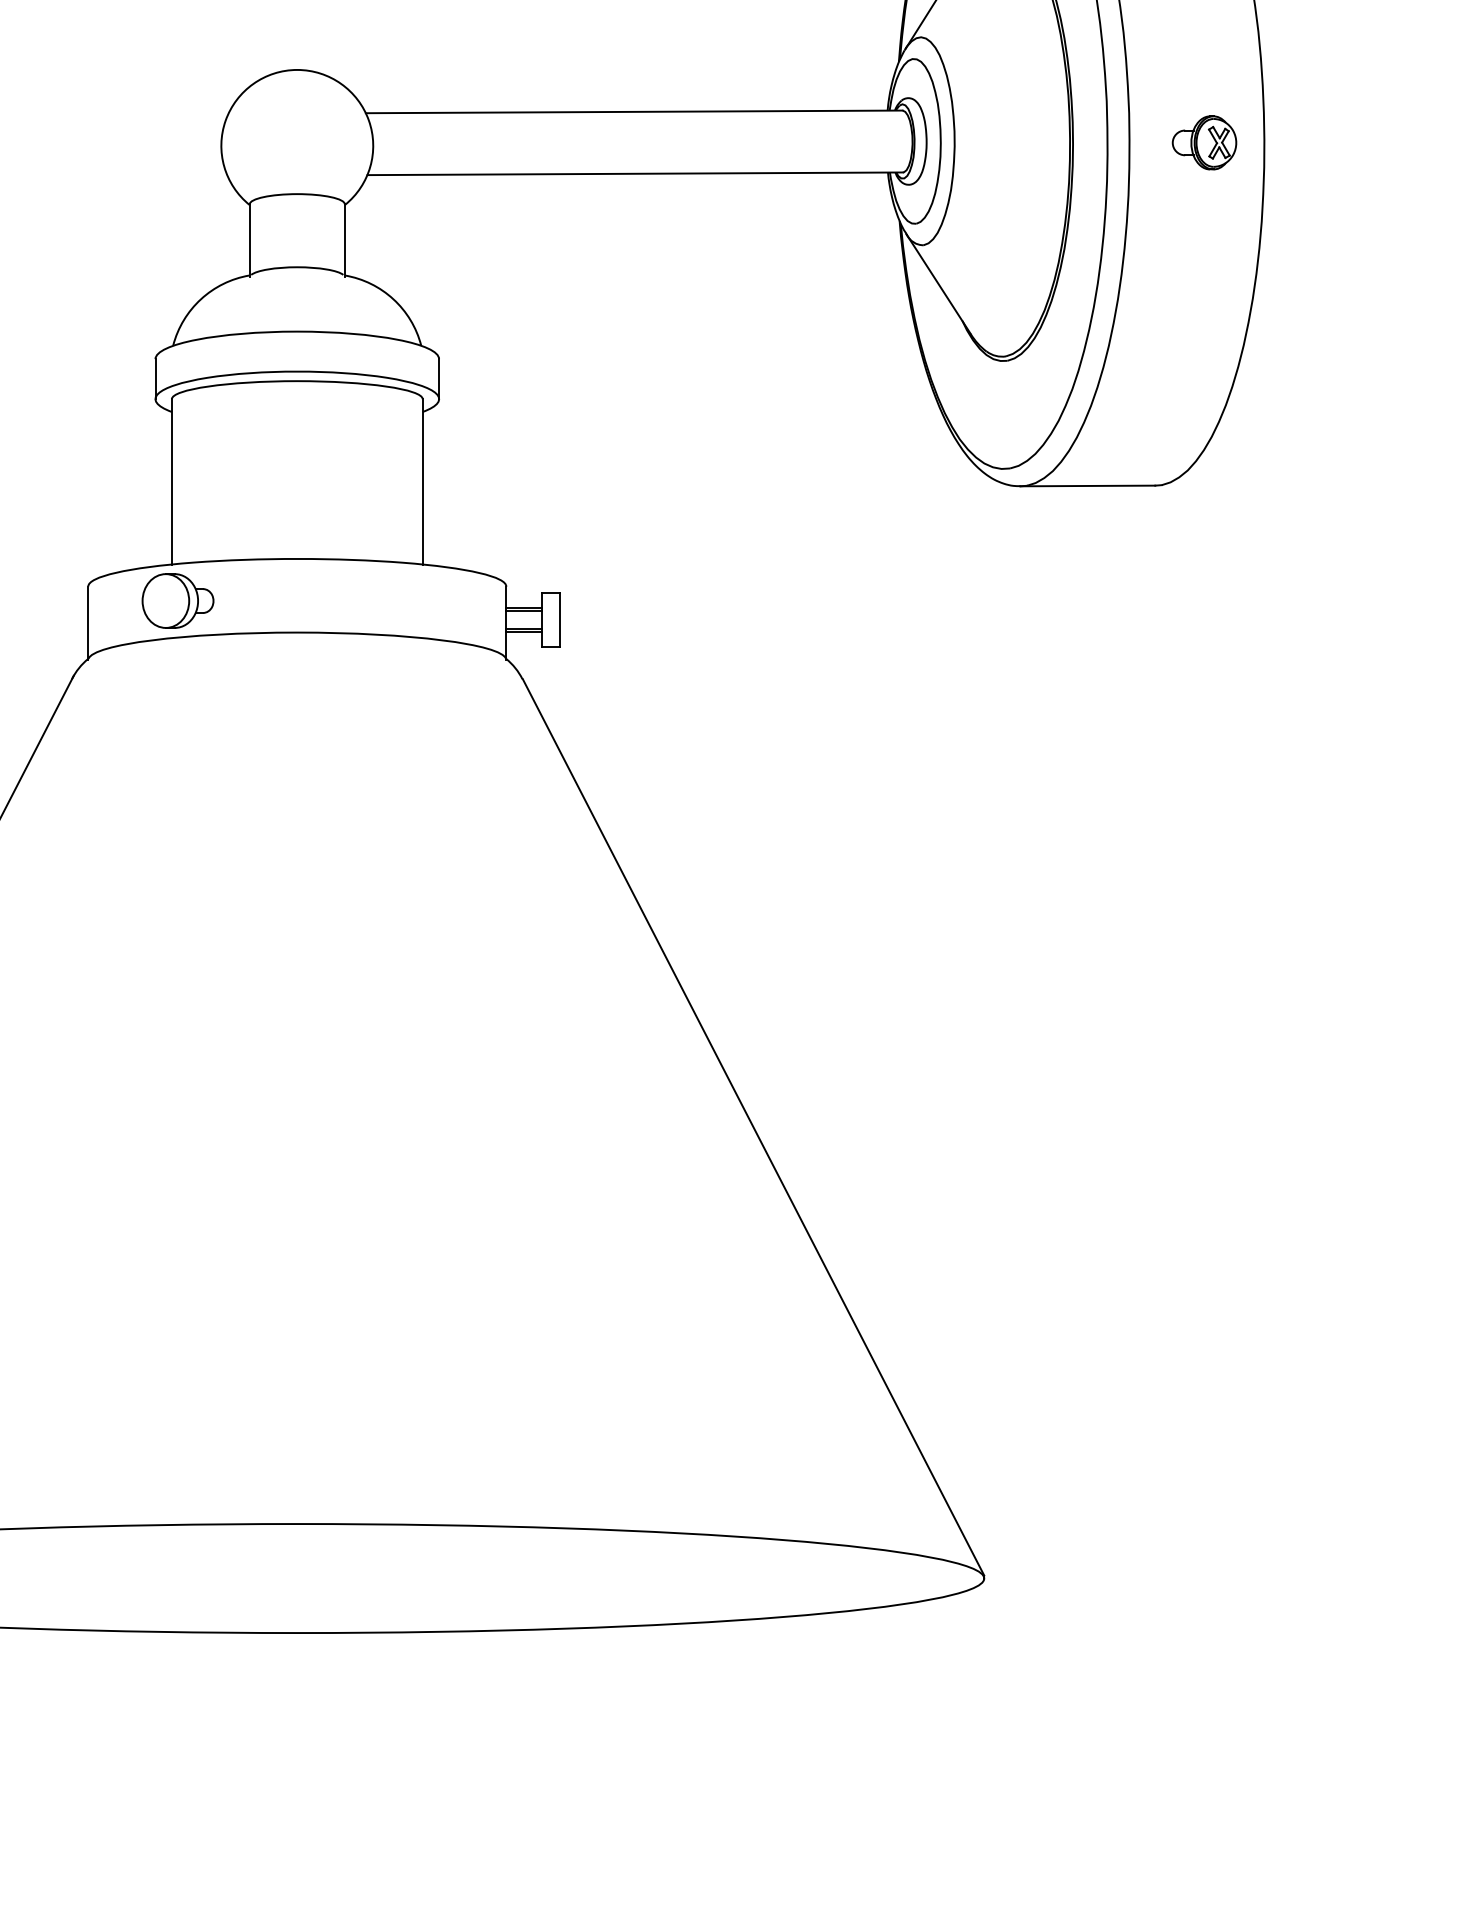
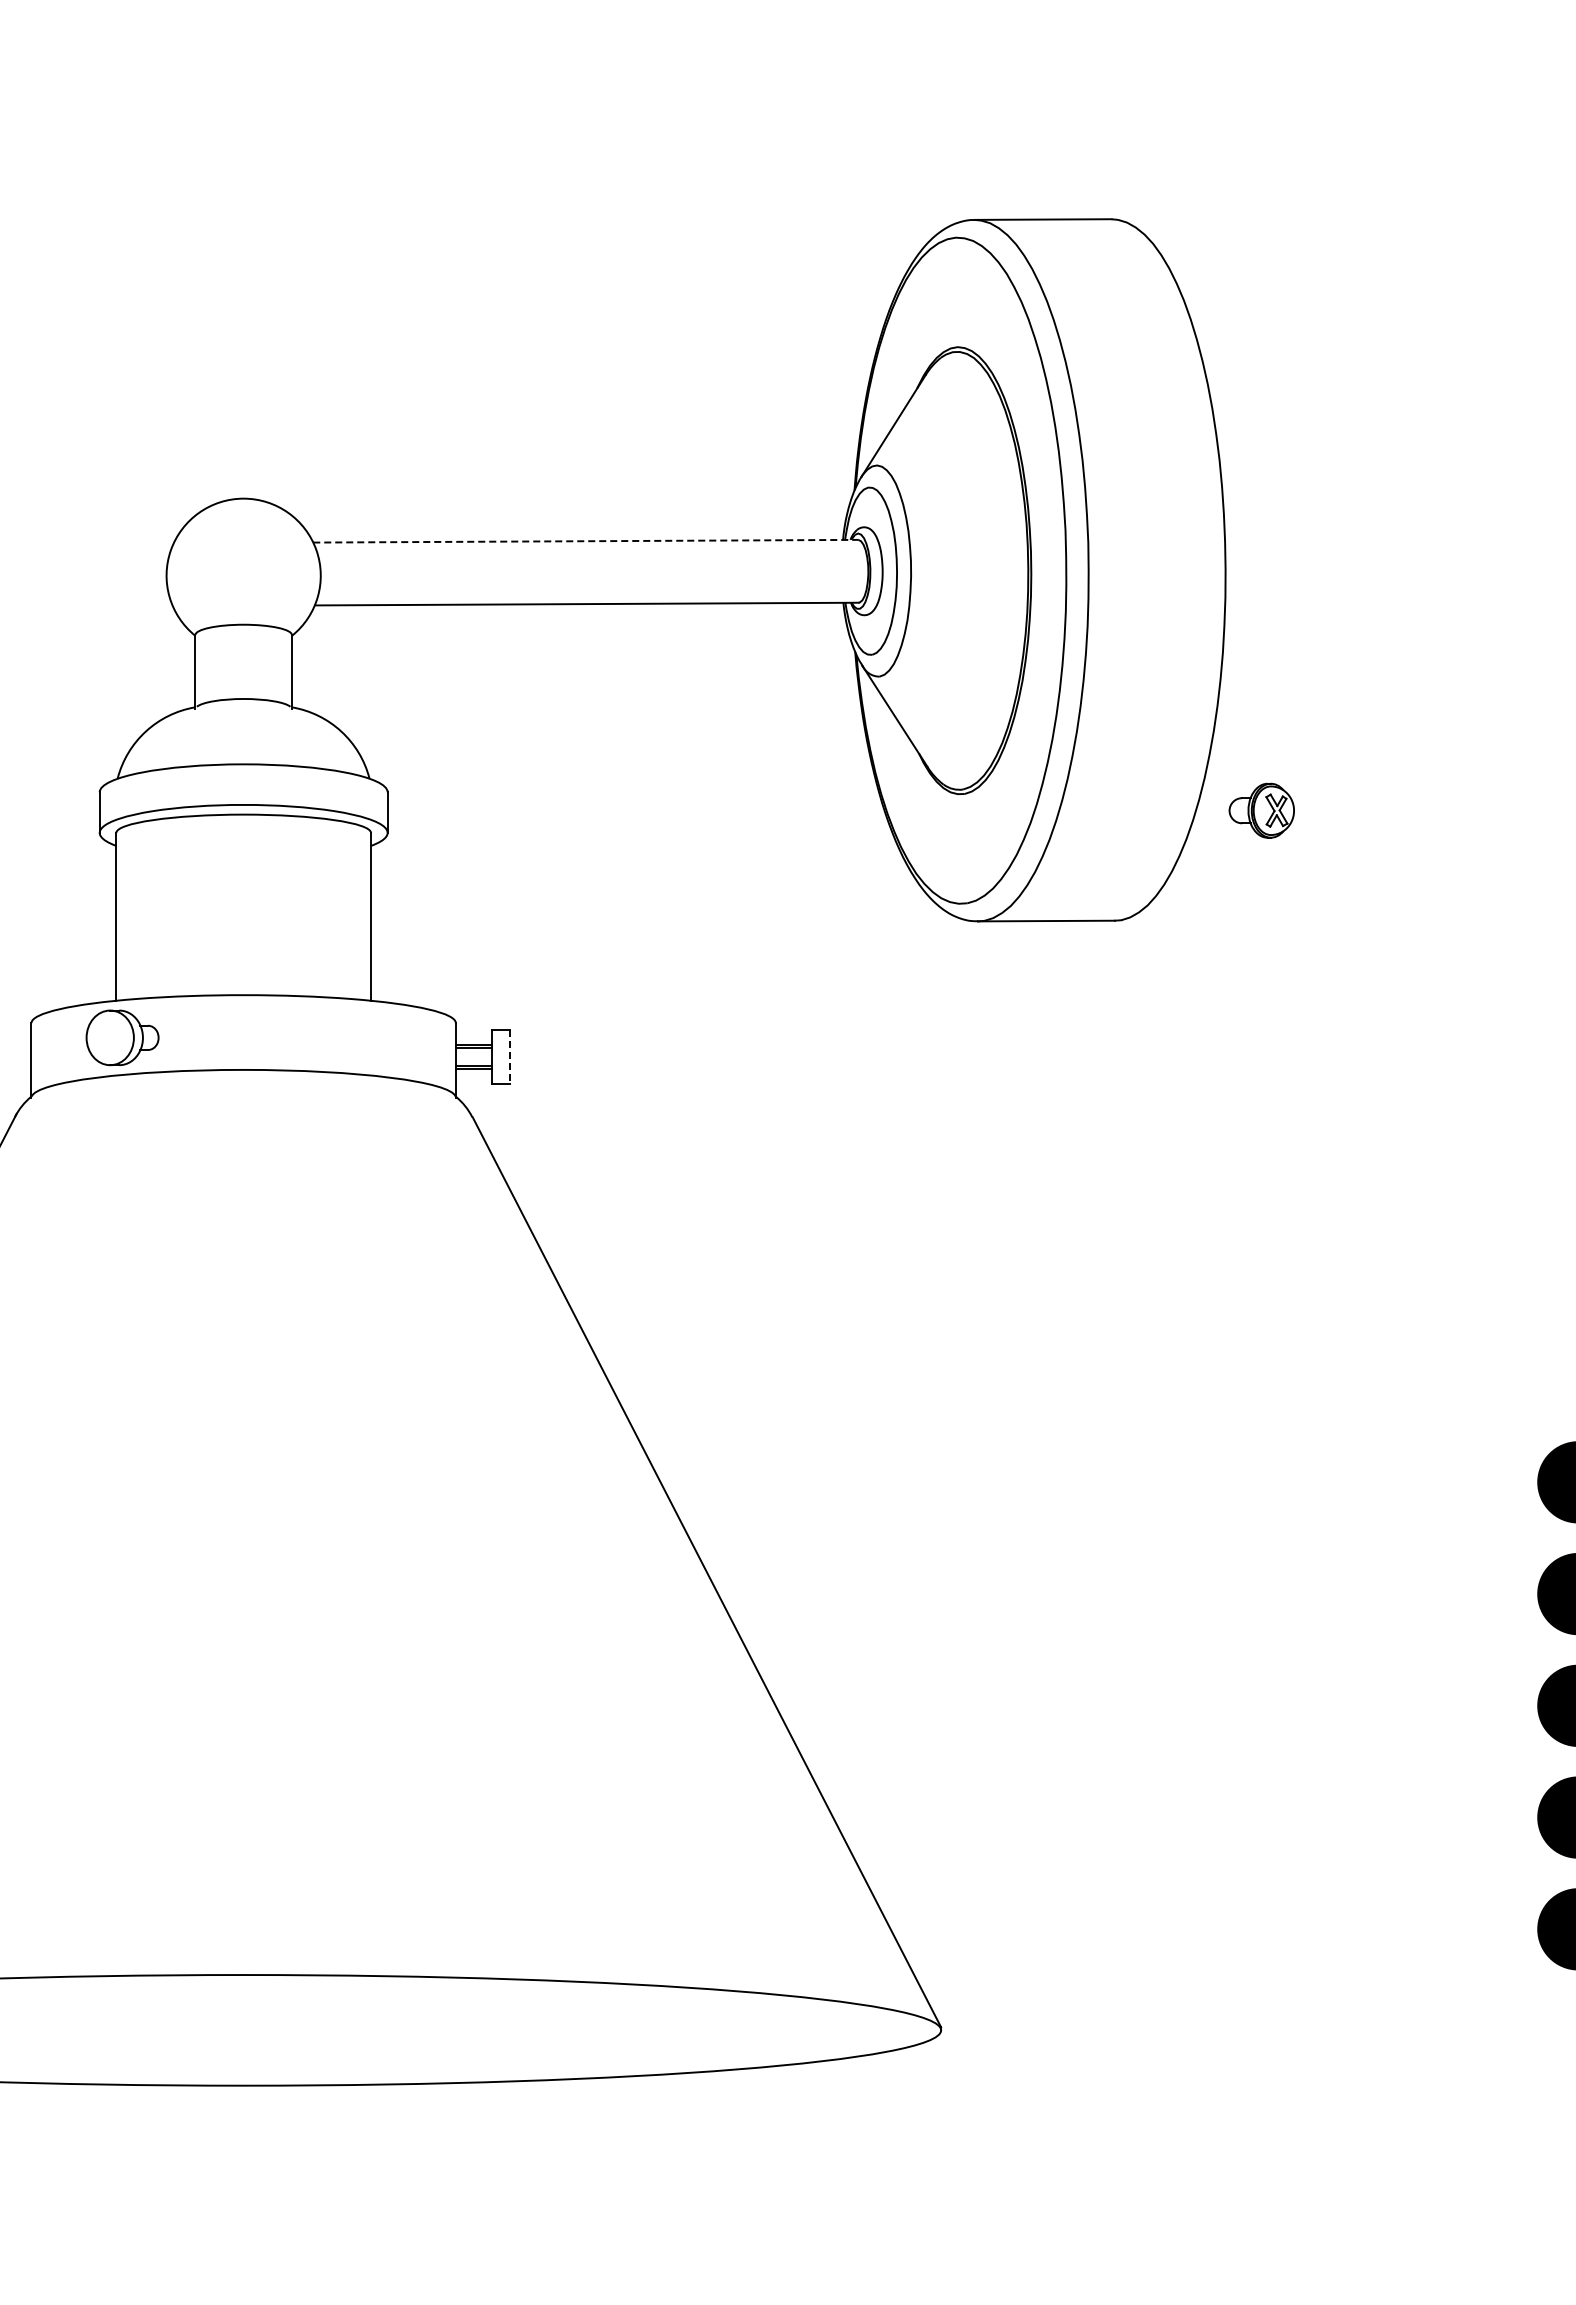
line: (634, 112) -> (586, 541), solid -> dashed
part: (1204, 142) -> (1261, 810), moved
line: (560, 620) -> (510, 1057), solid -> dashed

